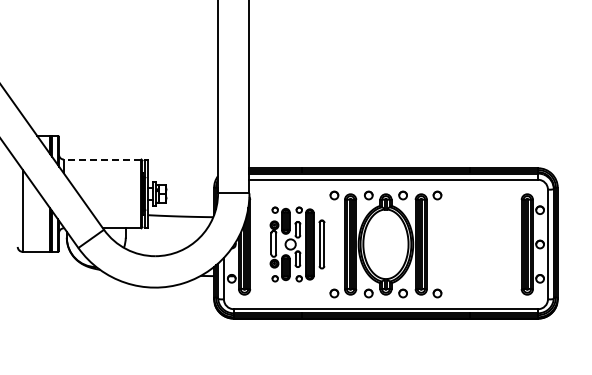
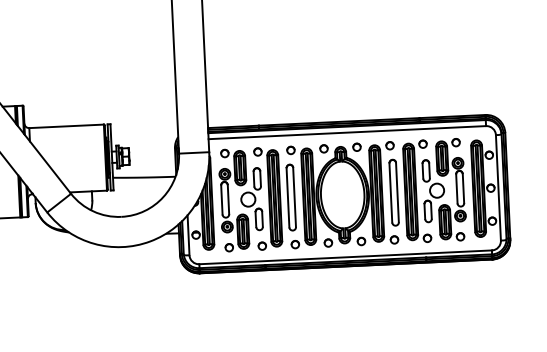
line: (102, 159) -> (66, 126), dashed -> solid
part: (297, 244) -> (257, 199), size x1.43
part: (474, 244) -> (427, 191), added

